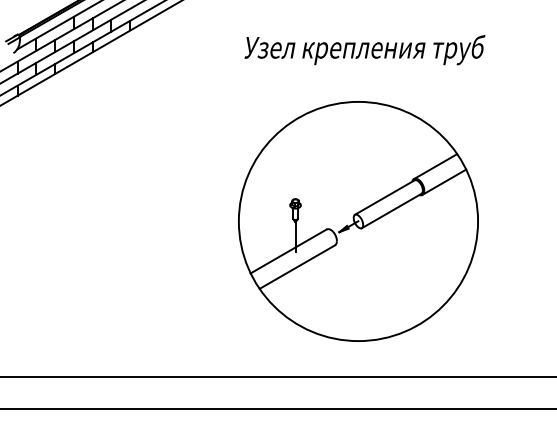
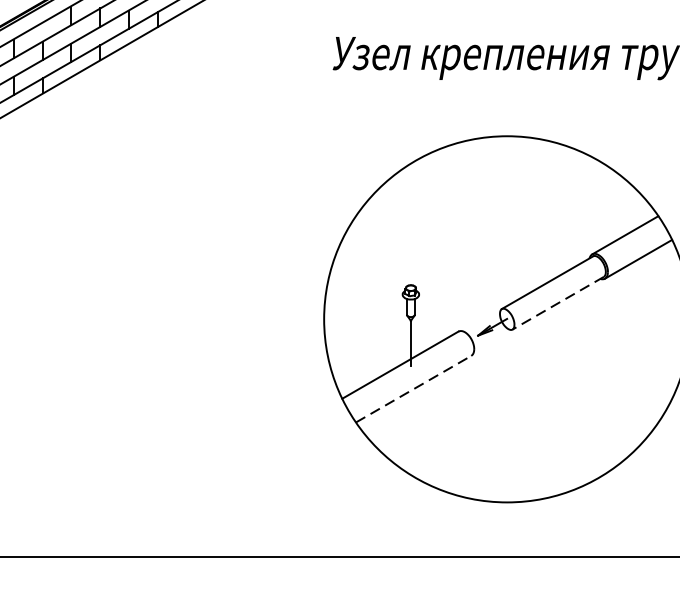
line: (391, 211) -> (557, 304), solid -> dashed
line: (297, 267) -> (413, 389), solid -> dashed

